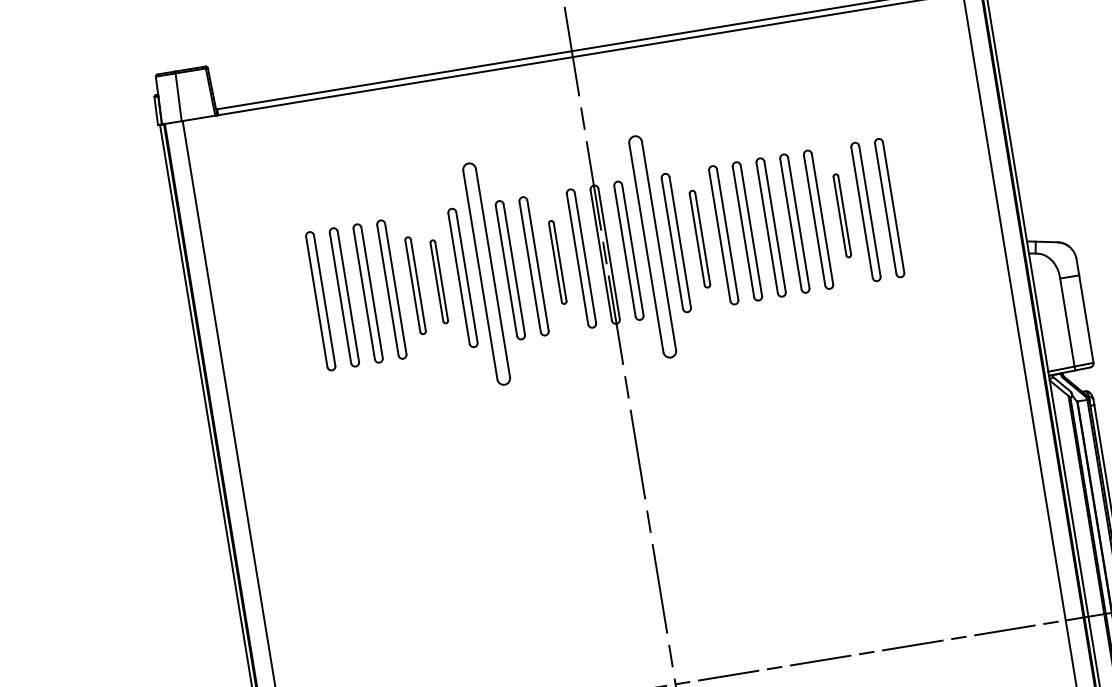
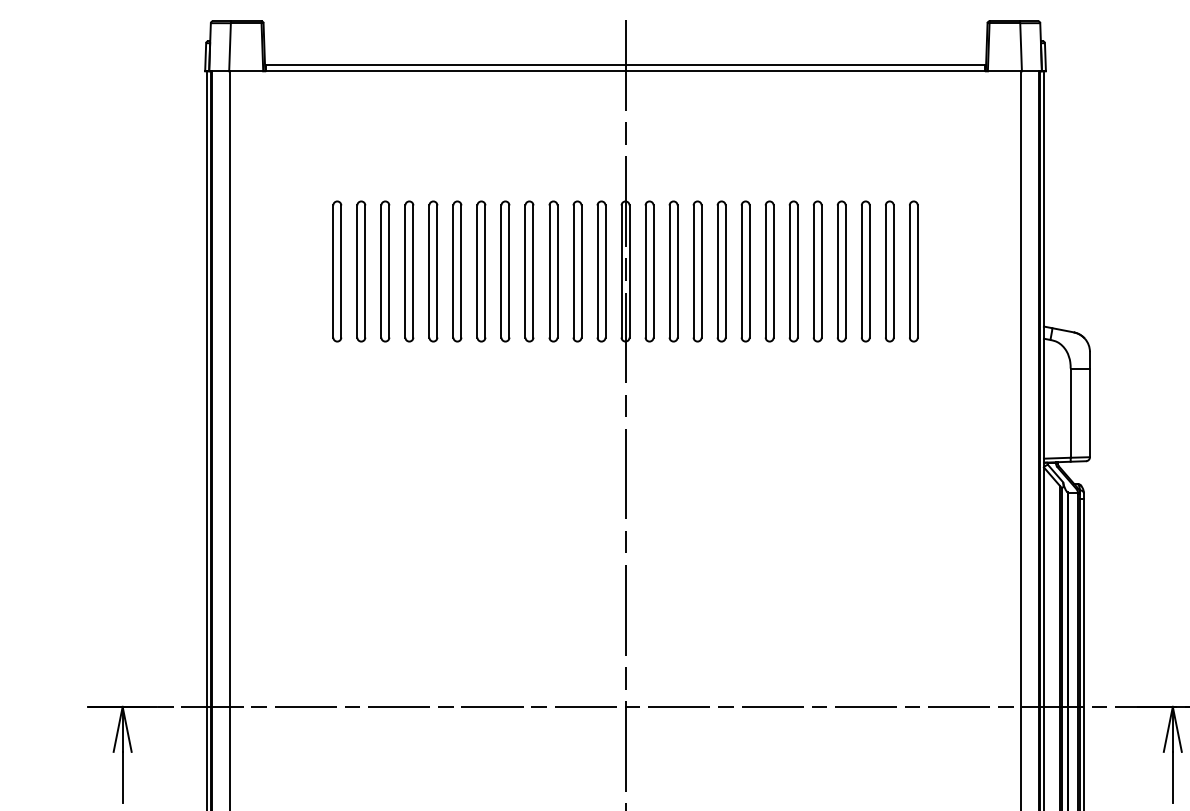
part: (841, 215) -> (865, 271), size x1.67
part: (699, 239) -> (721, 271), size x1.43
part: (652, 246) -> (673, 271), size x0.62
part: (557, 262) -> (577, 271), size x1.67
part: (486, 274) -> (505, 271), size x0.62
part: (439, 281) -> (457, 271), size x1.67
part: (415, 285) -> (433, 271), size x1.43

